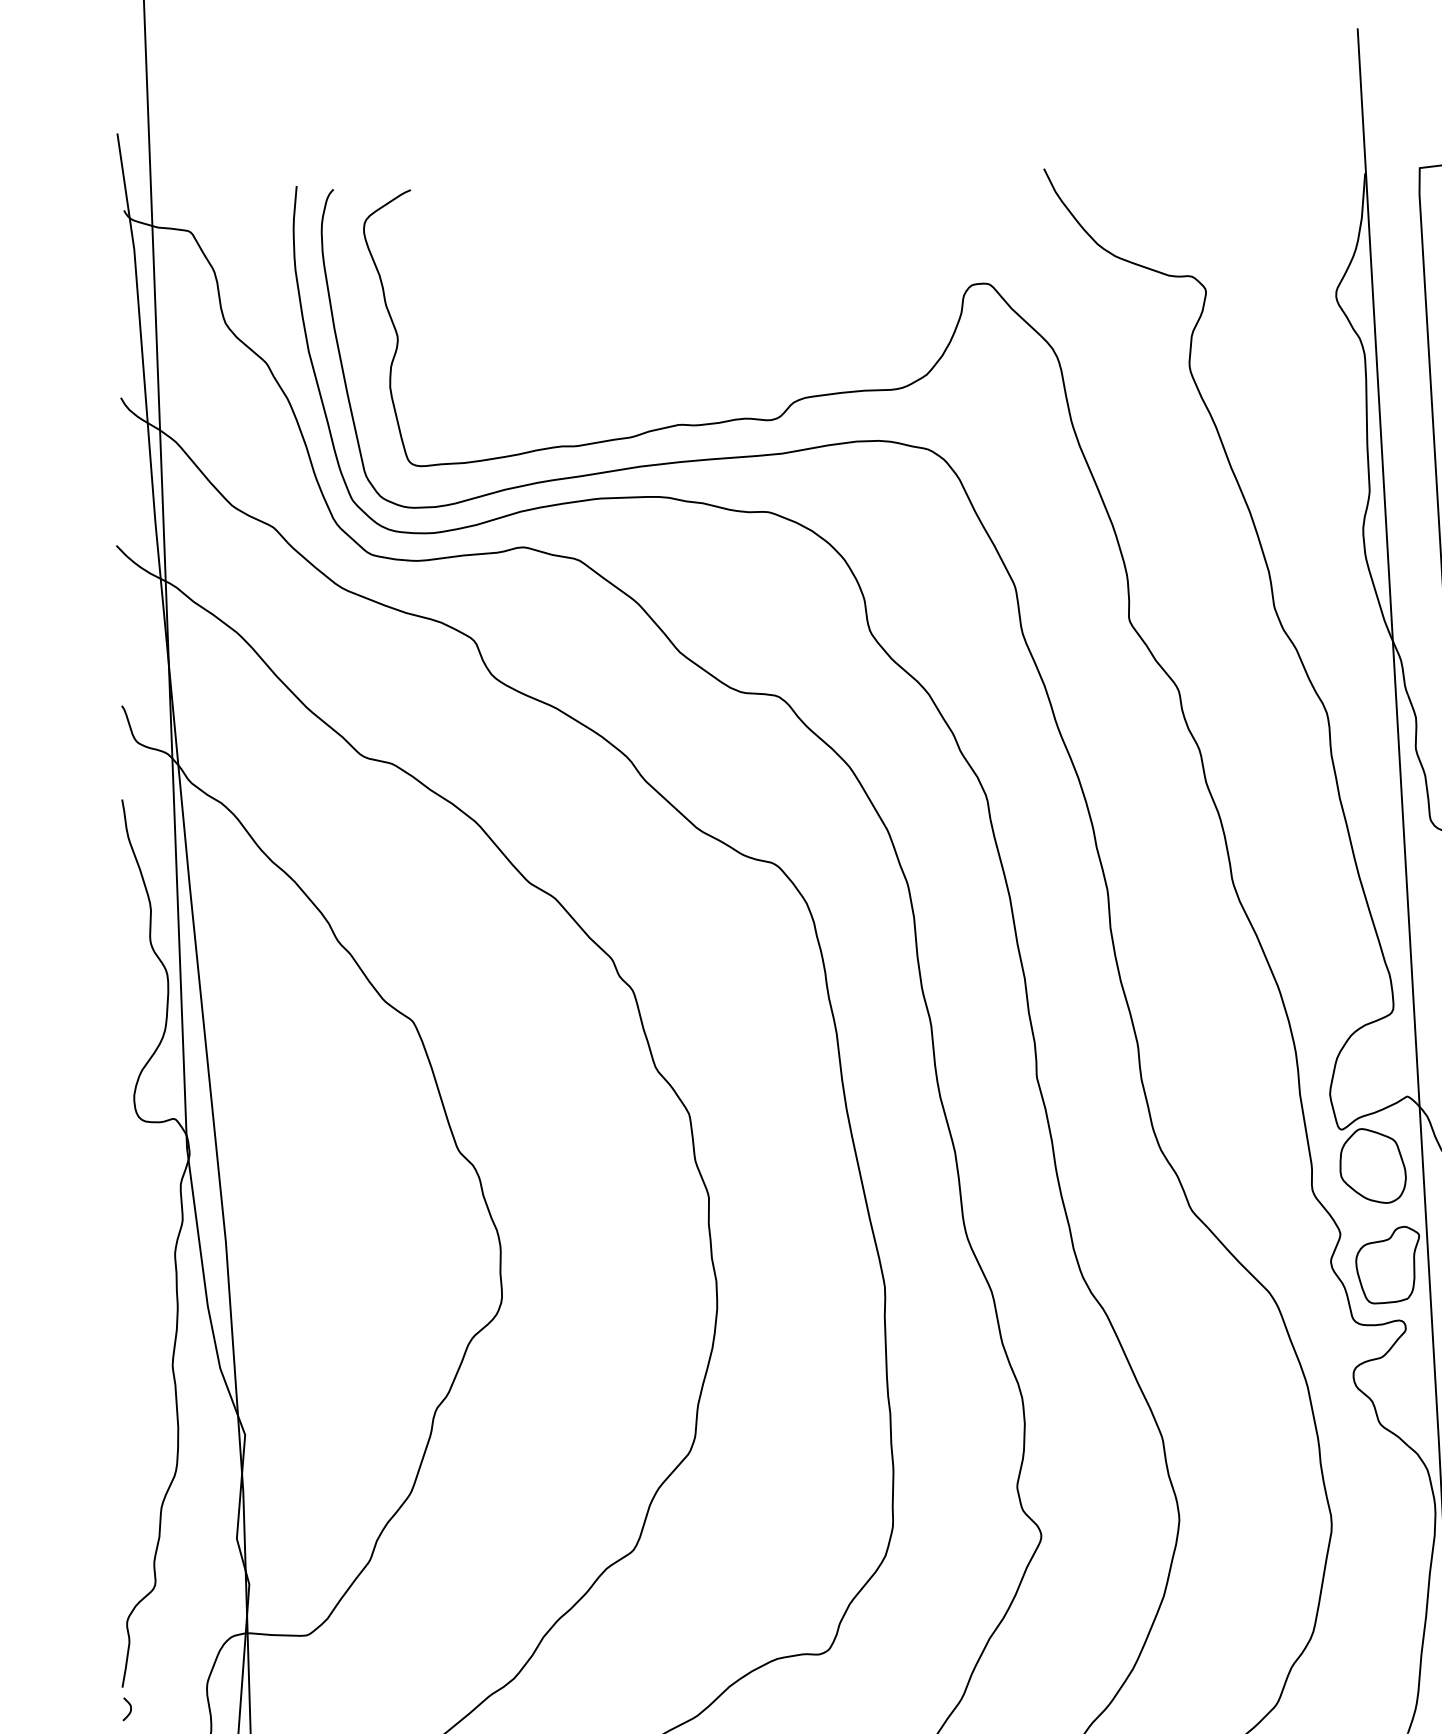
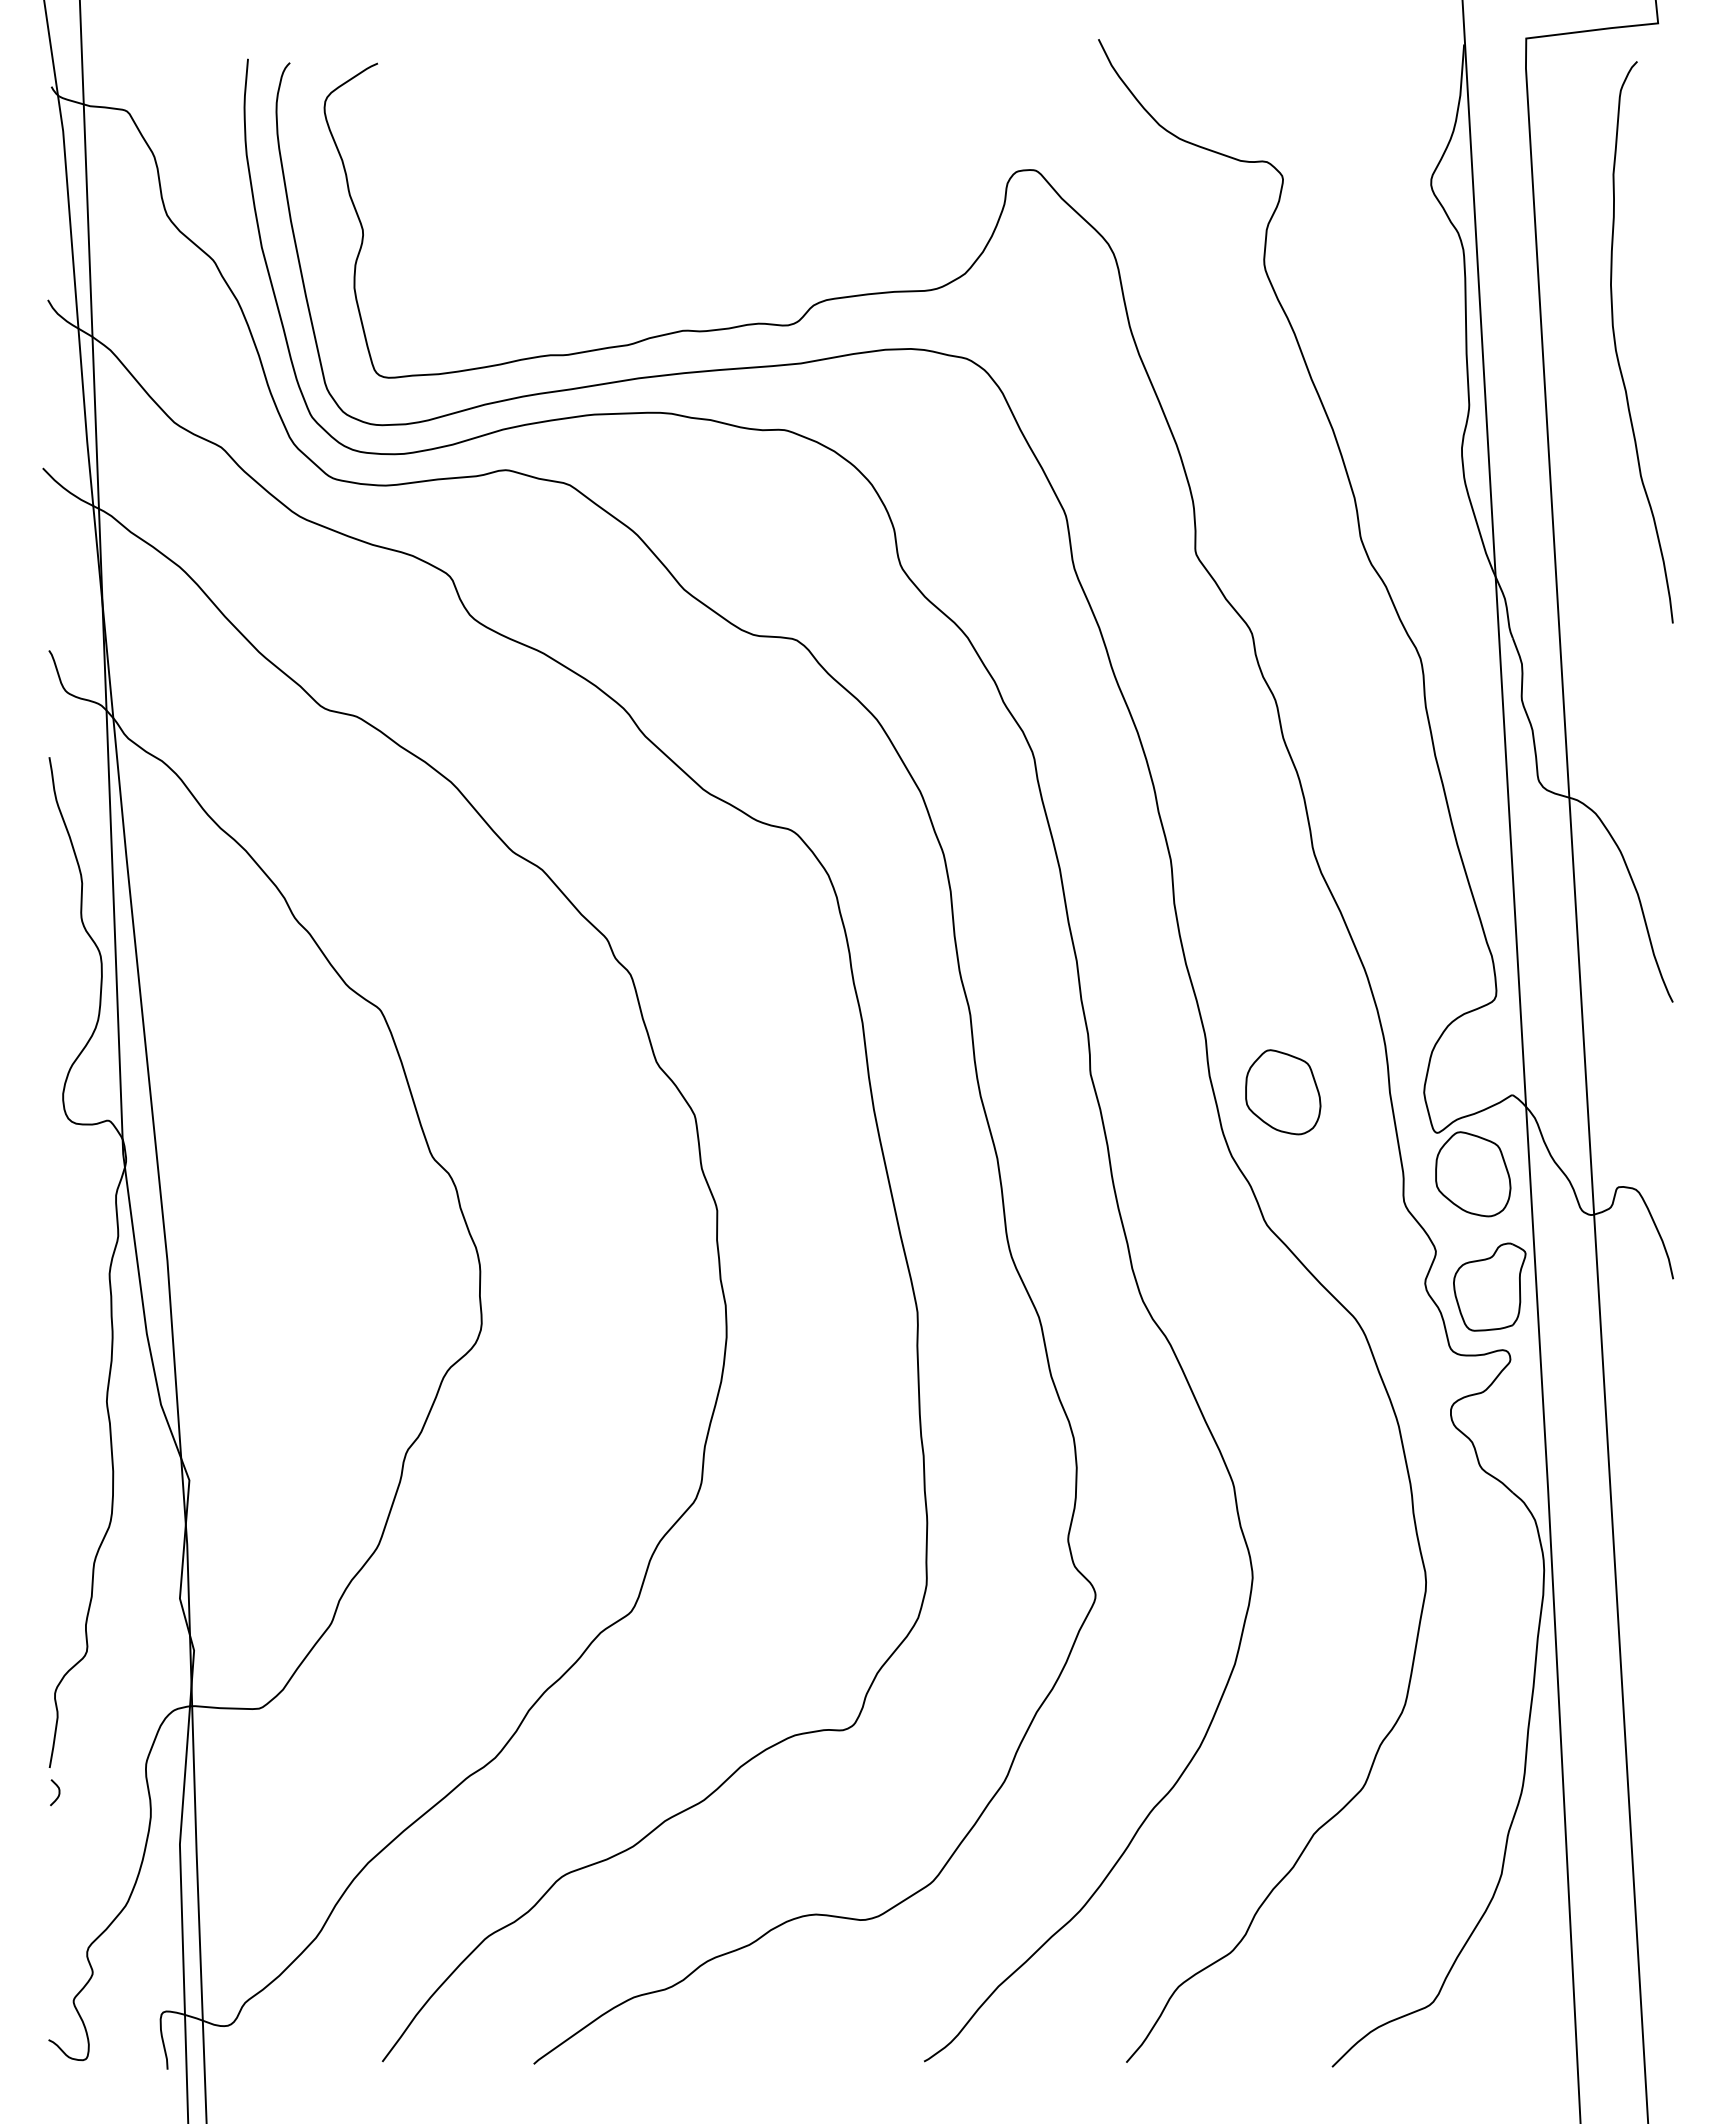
part: (1206, 1094) -> (1283, 1092), added

